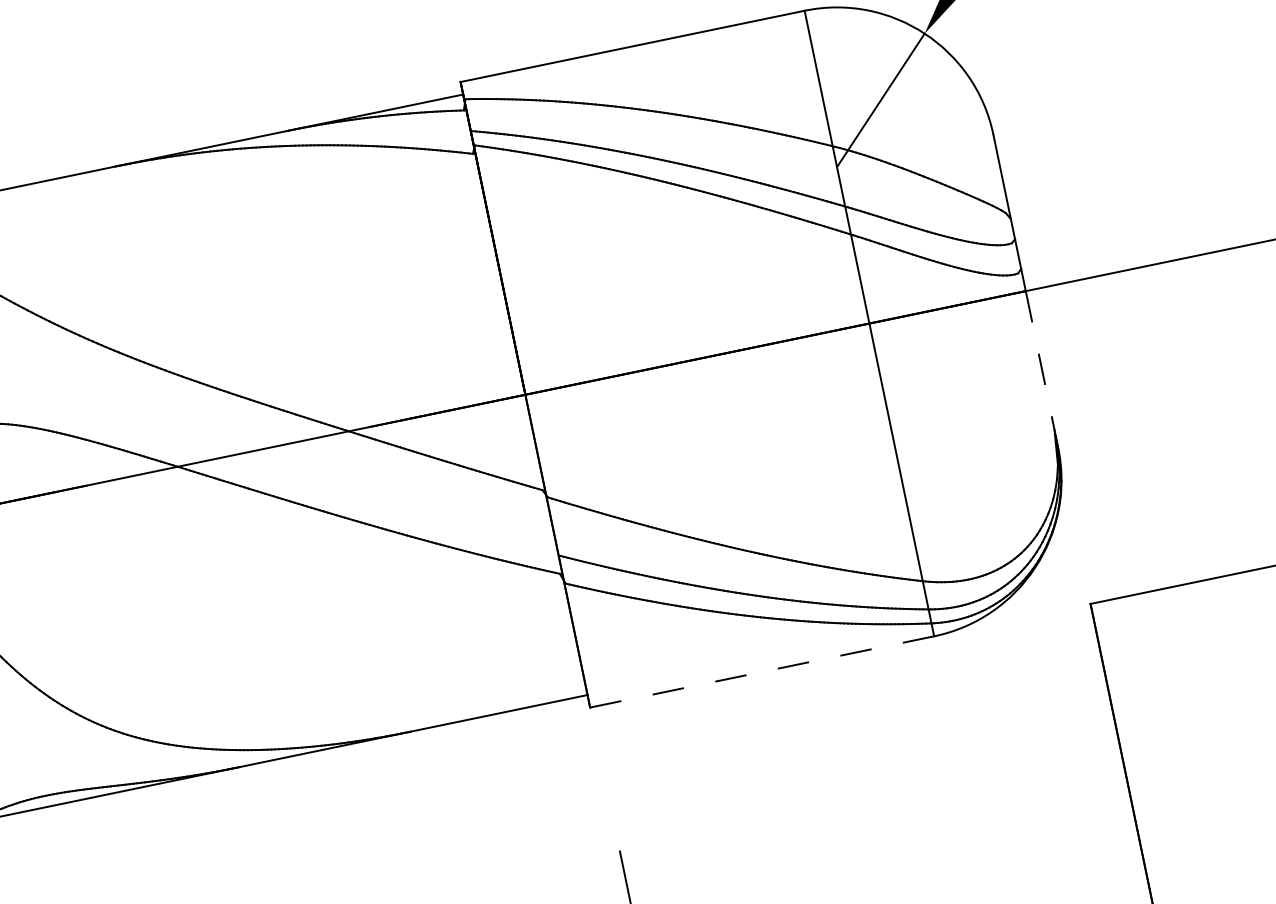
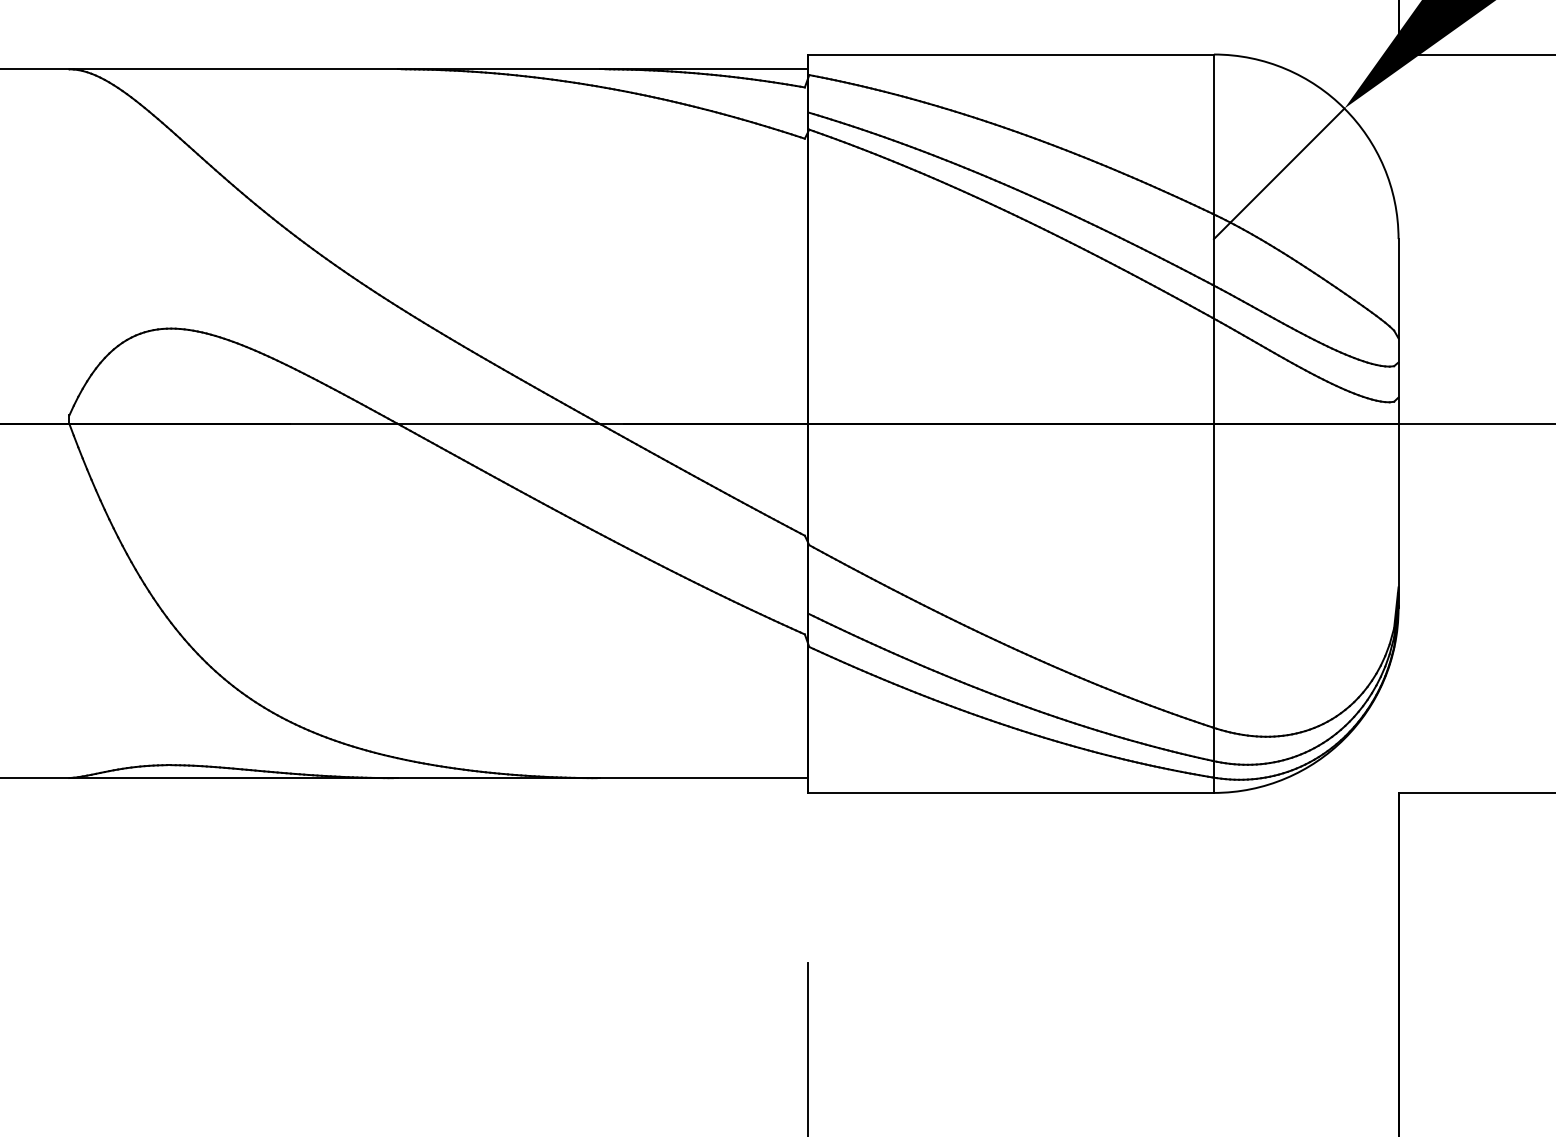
line: (1041, 368) -> (1398, 515), dashed -> solid
line: (762, 671) -> (1011, 792), dashed -> solid

